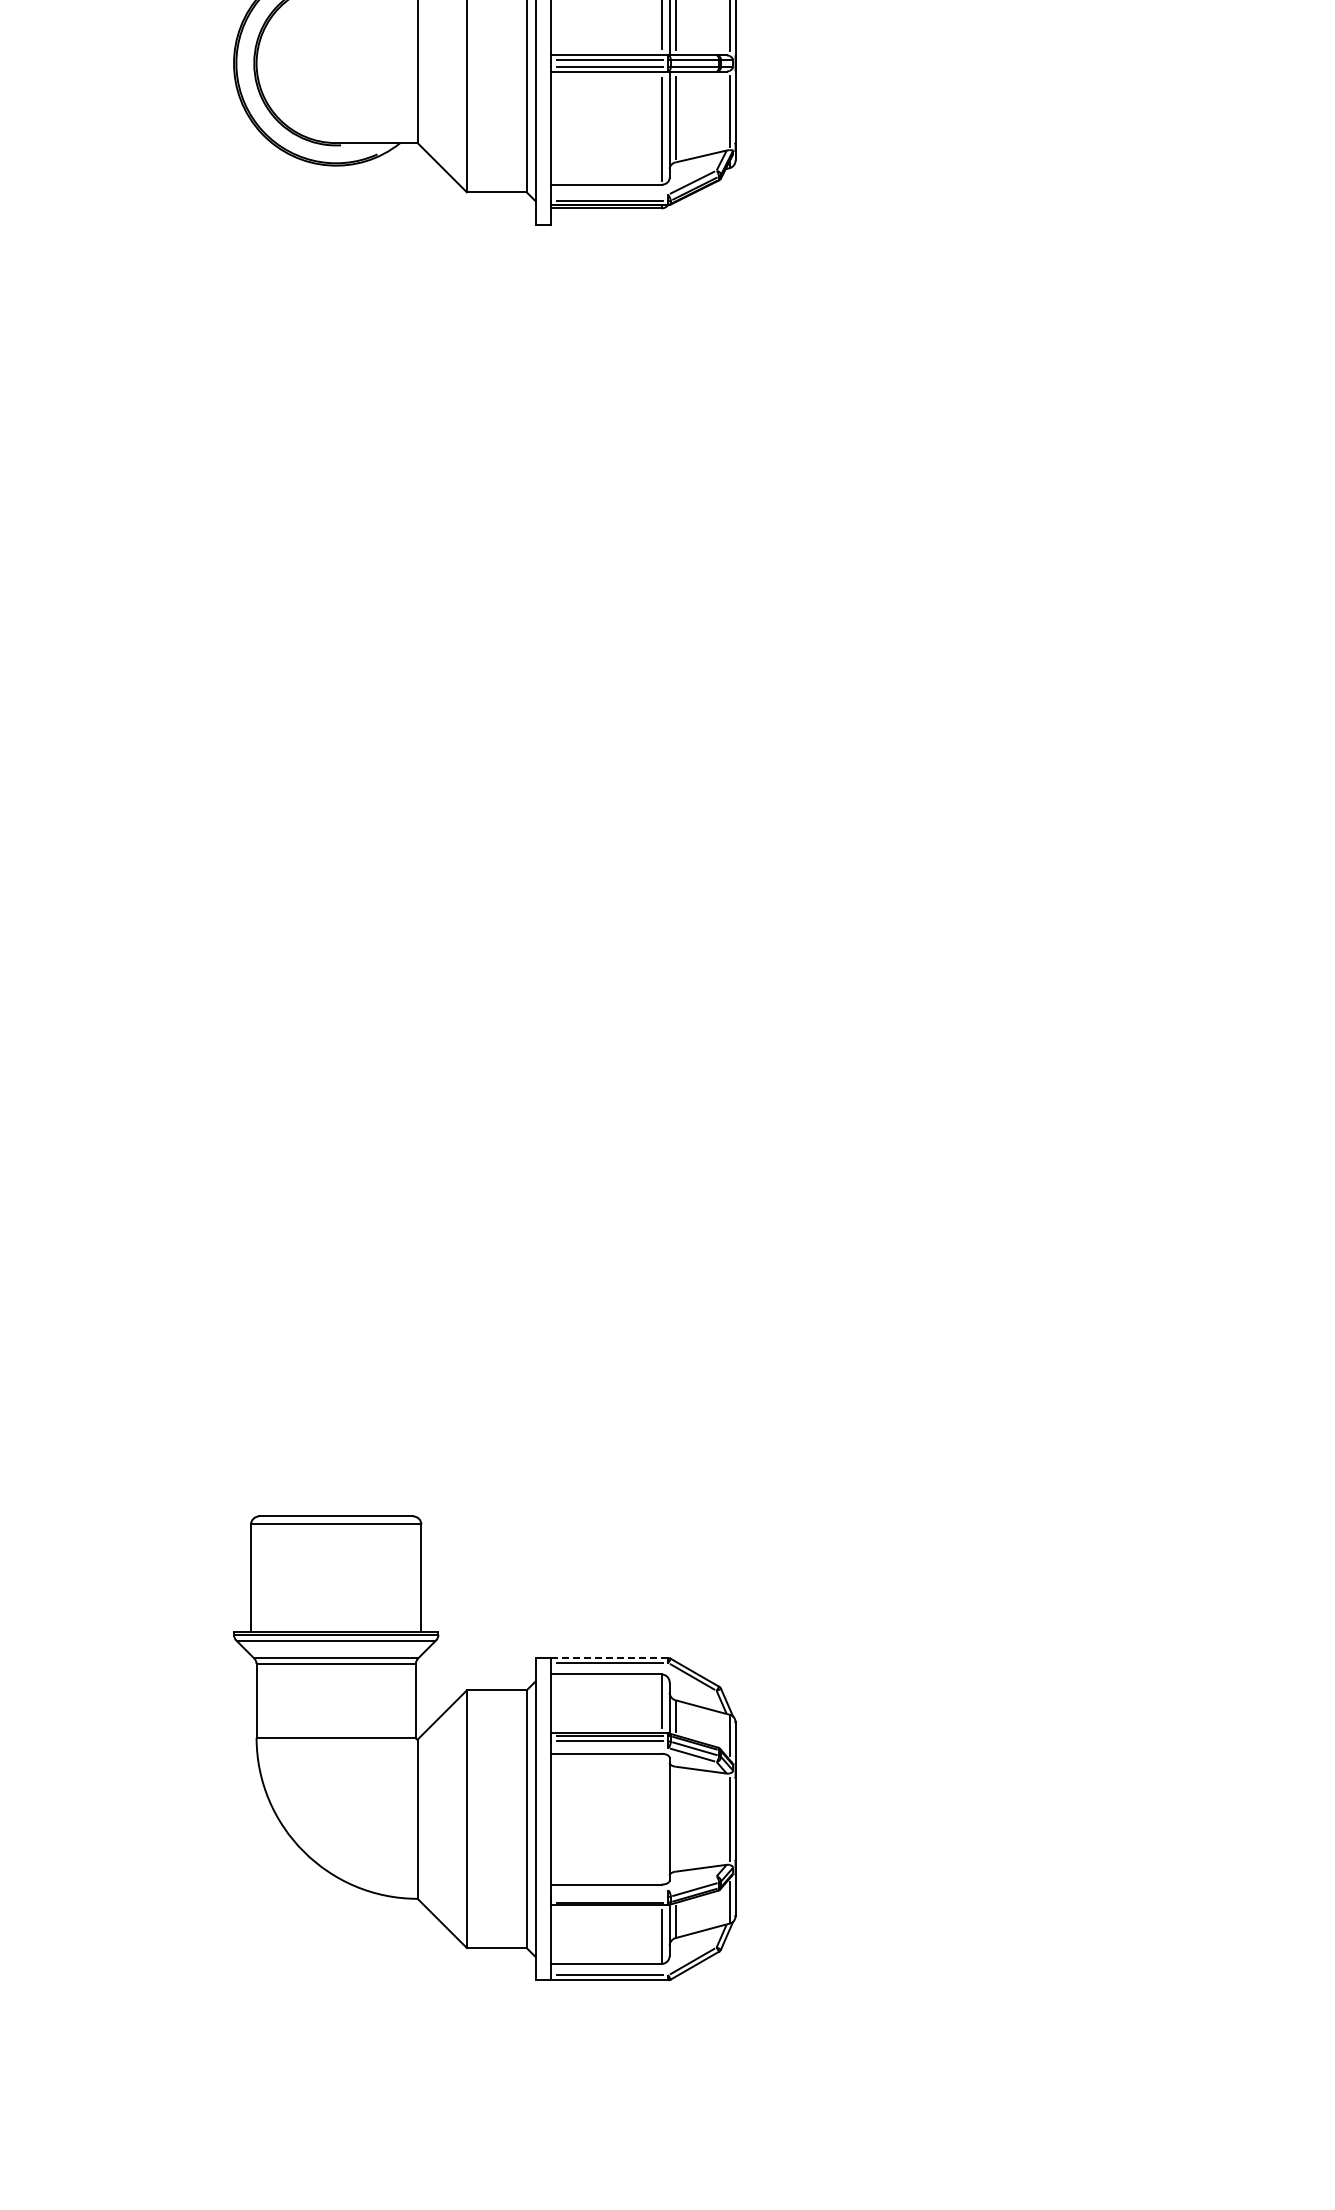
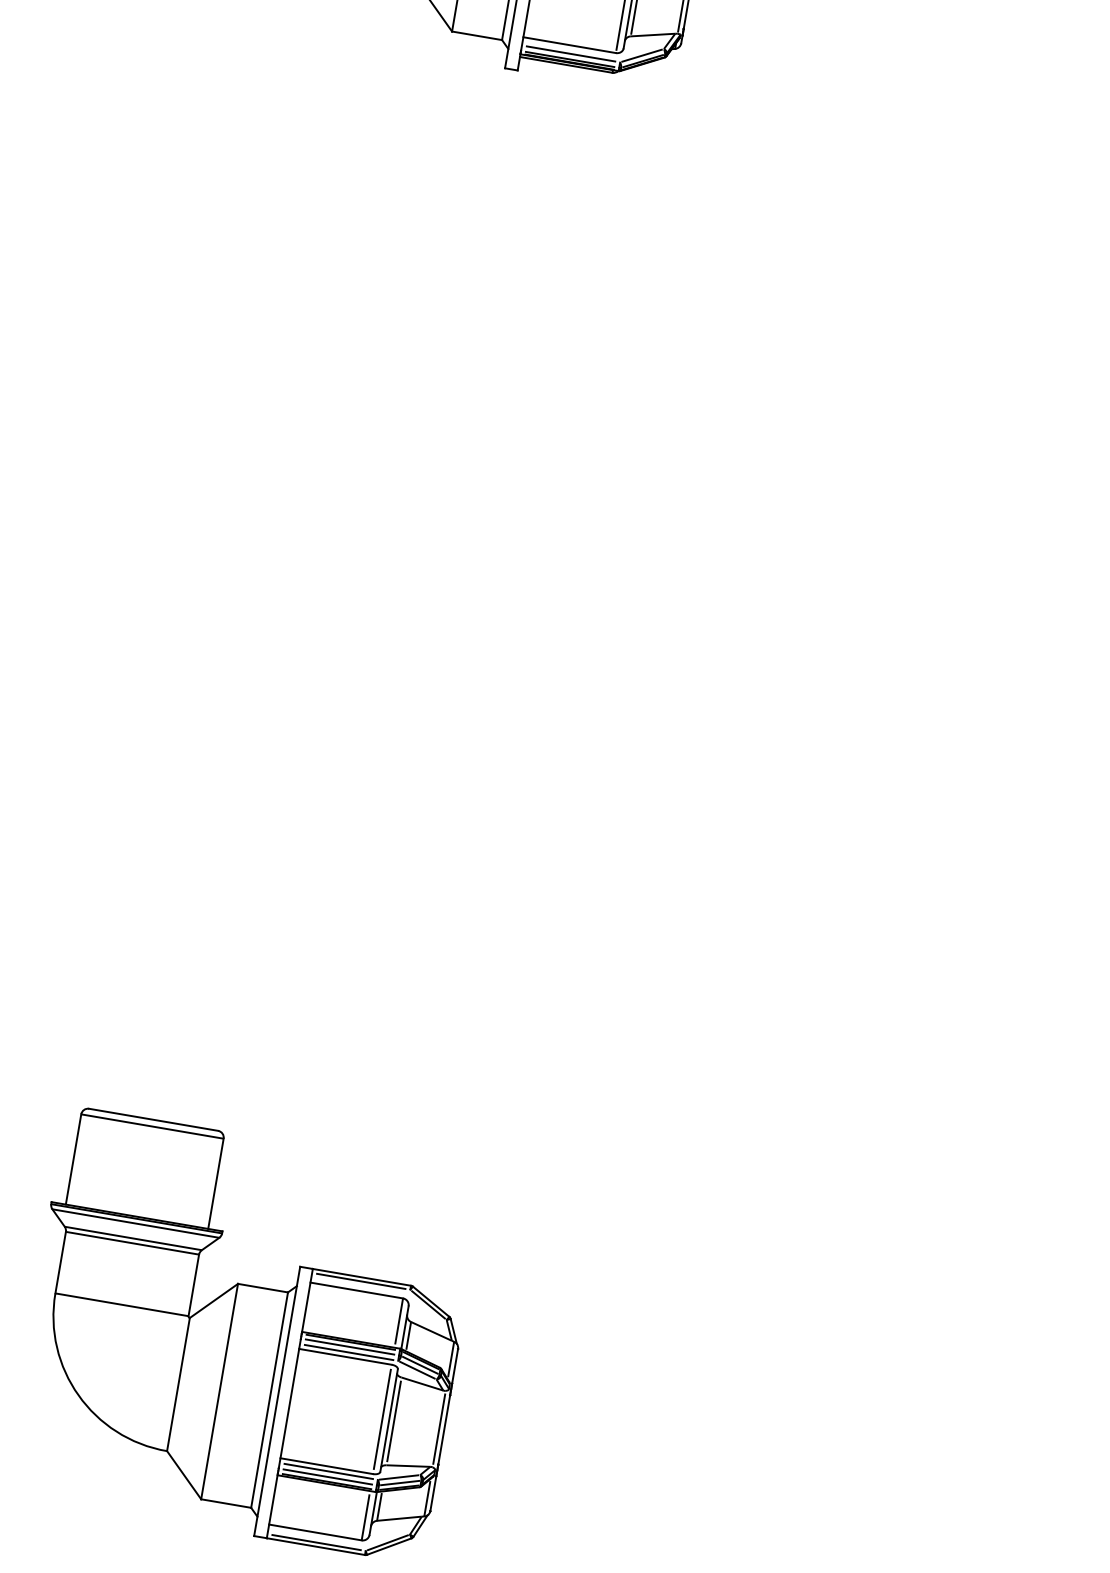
line: (609, 194) -> (570, 53), added
line: (609, 1658) -> (361, 1277), dashed -> solid
line: (609, 1748) -> (348, 1352), added
line: (661, 1818) -> (382, 1418), added
line: (675, 1818) -> (394, 1420), added
line: (692, 1883) -> (399, 1477), added
line: (609, 1890) -> (328, 1471), added
line: (609, 1896) -> (327, 1476), added

